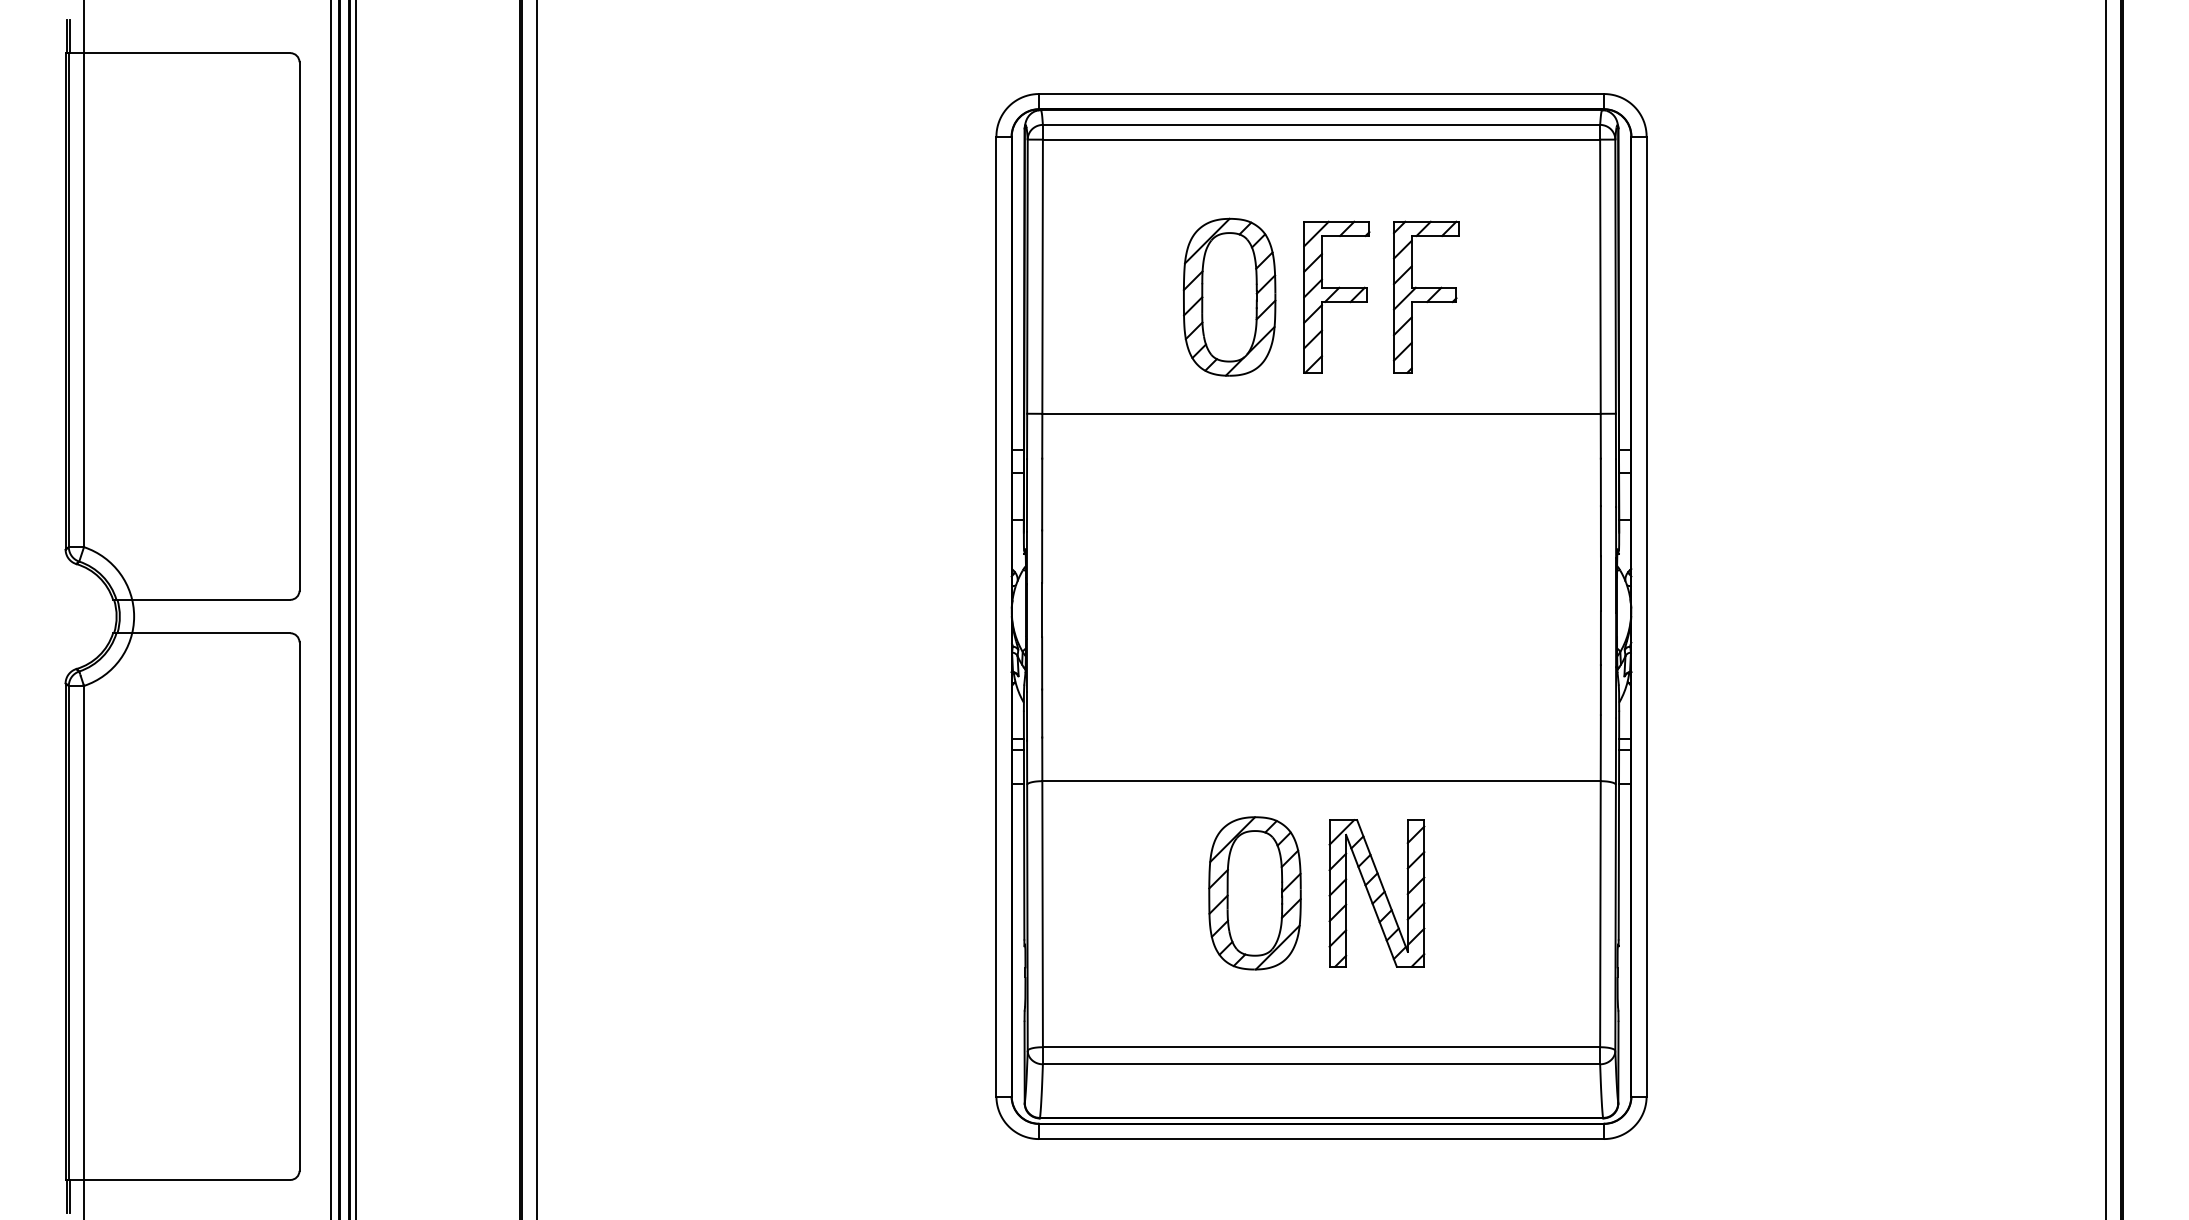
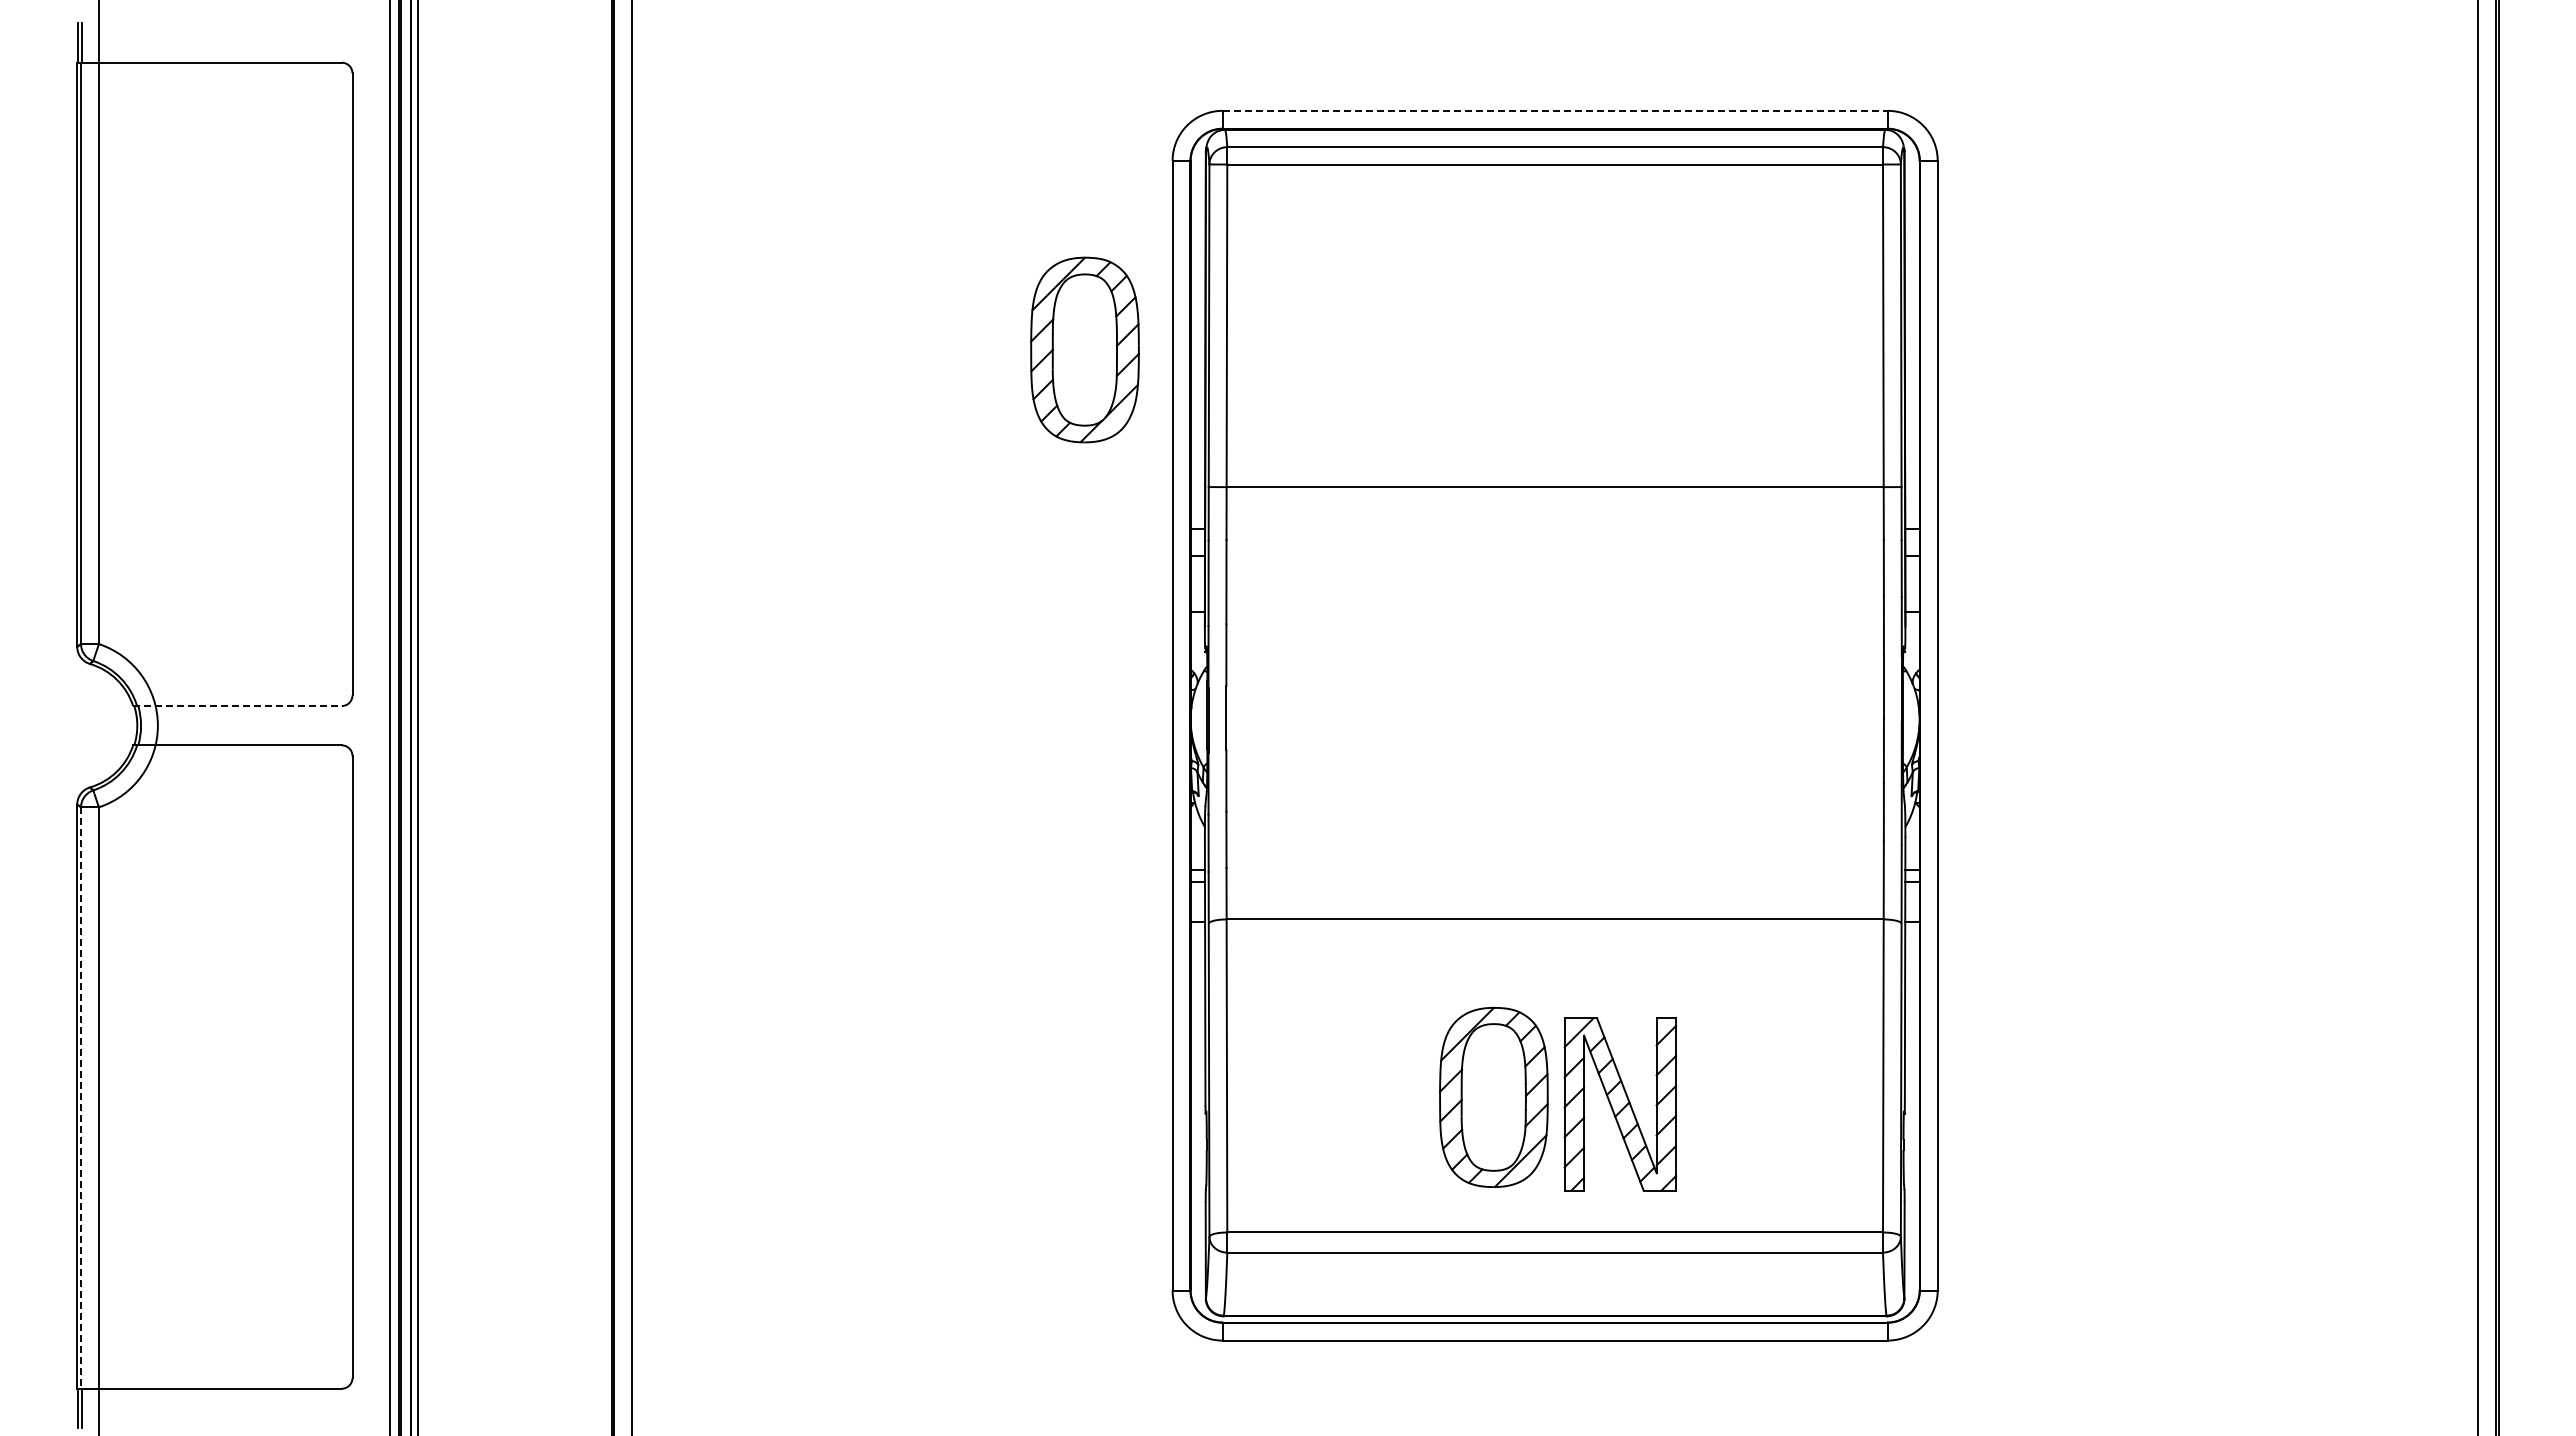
line: (1321, 93) -> (1555, 110), solid -> dashed
part: (1229, 296) -> (1084, 349), moved
part: (1336, 296) -> (1572, 349), removed
part: (1426, 296) -> (1678, 349), removed
line: (201, 600) -> (237, 706), solid -> dashed
part: (1254, 892) -> (1493, 1096), moved
part: (1377, 893) -> (1620, 1104), moved
line: (69, 933) -> (81, 1098), solid -> dashed

